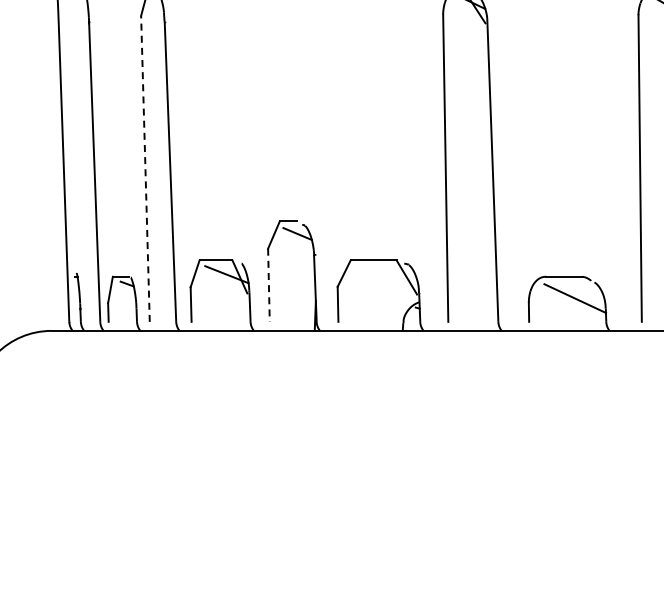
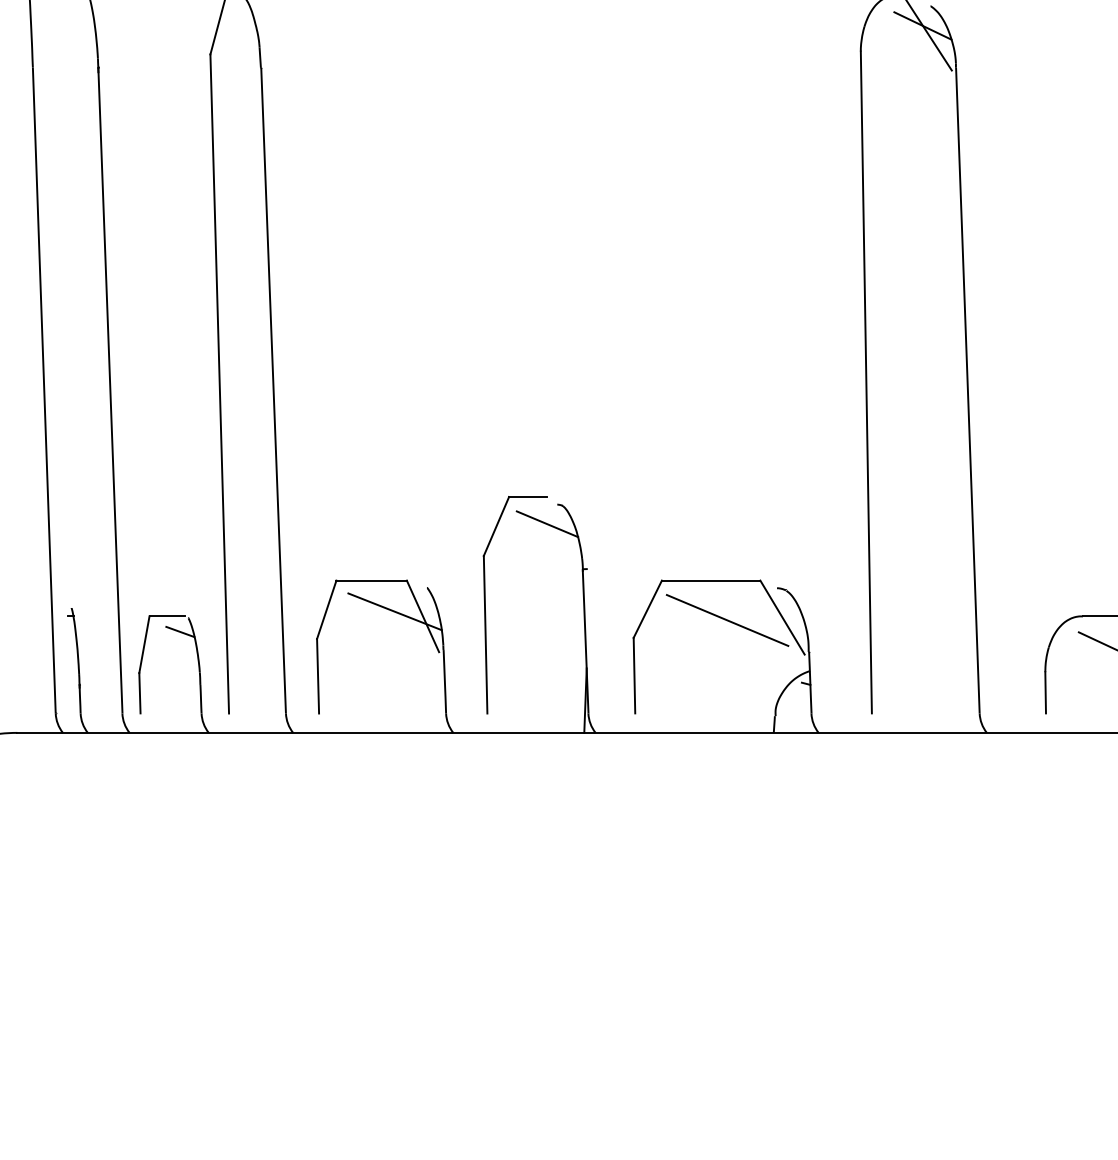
line: (145, 168) -> (219, 383), dashed -> solid
line: (381, 278) -> (728, 620), added
line: (268, 285) -> (484, 635), dashed -> solid

